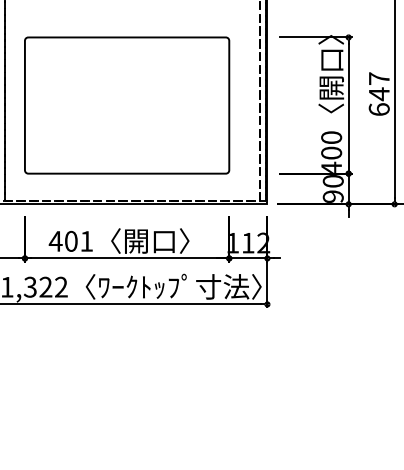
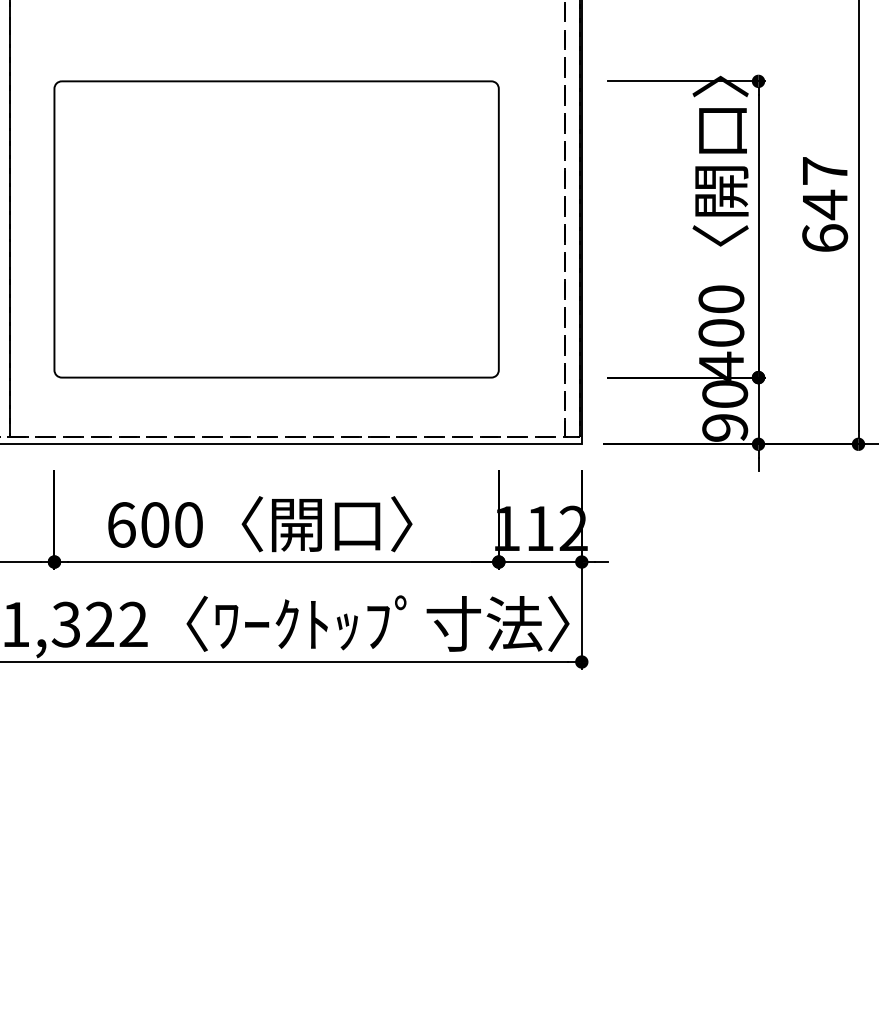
text: (70, 240) -> (153, 522), 401 -> 600

